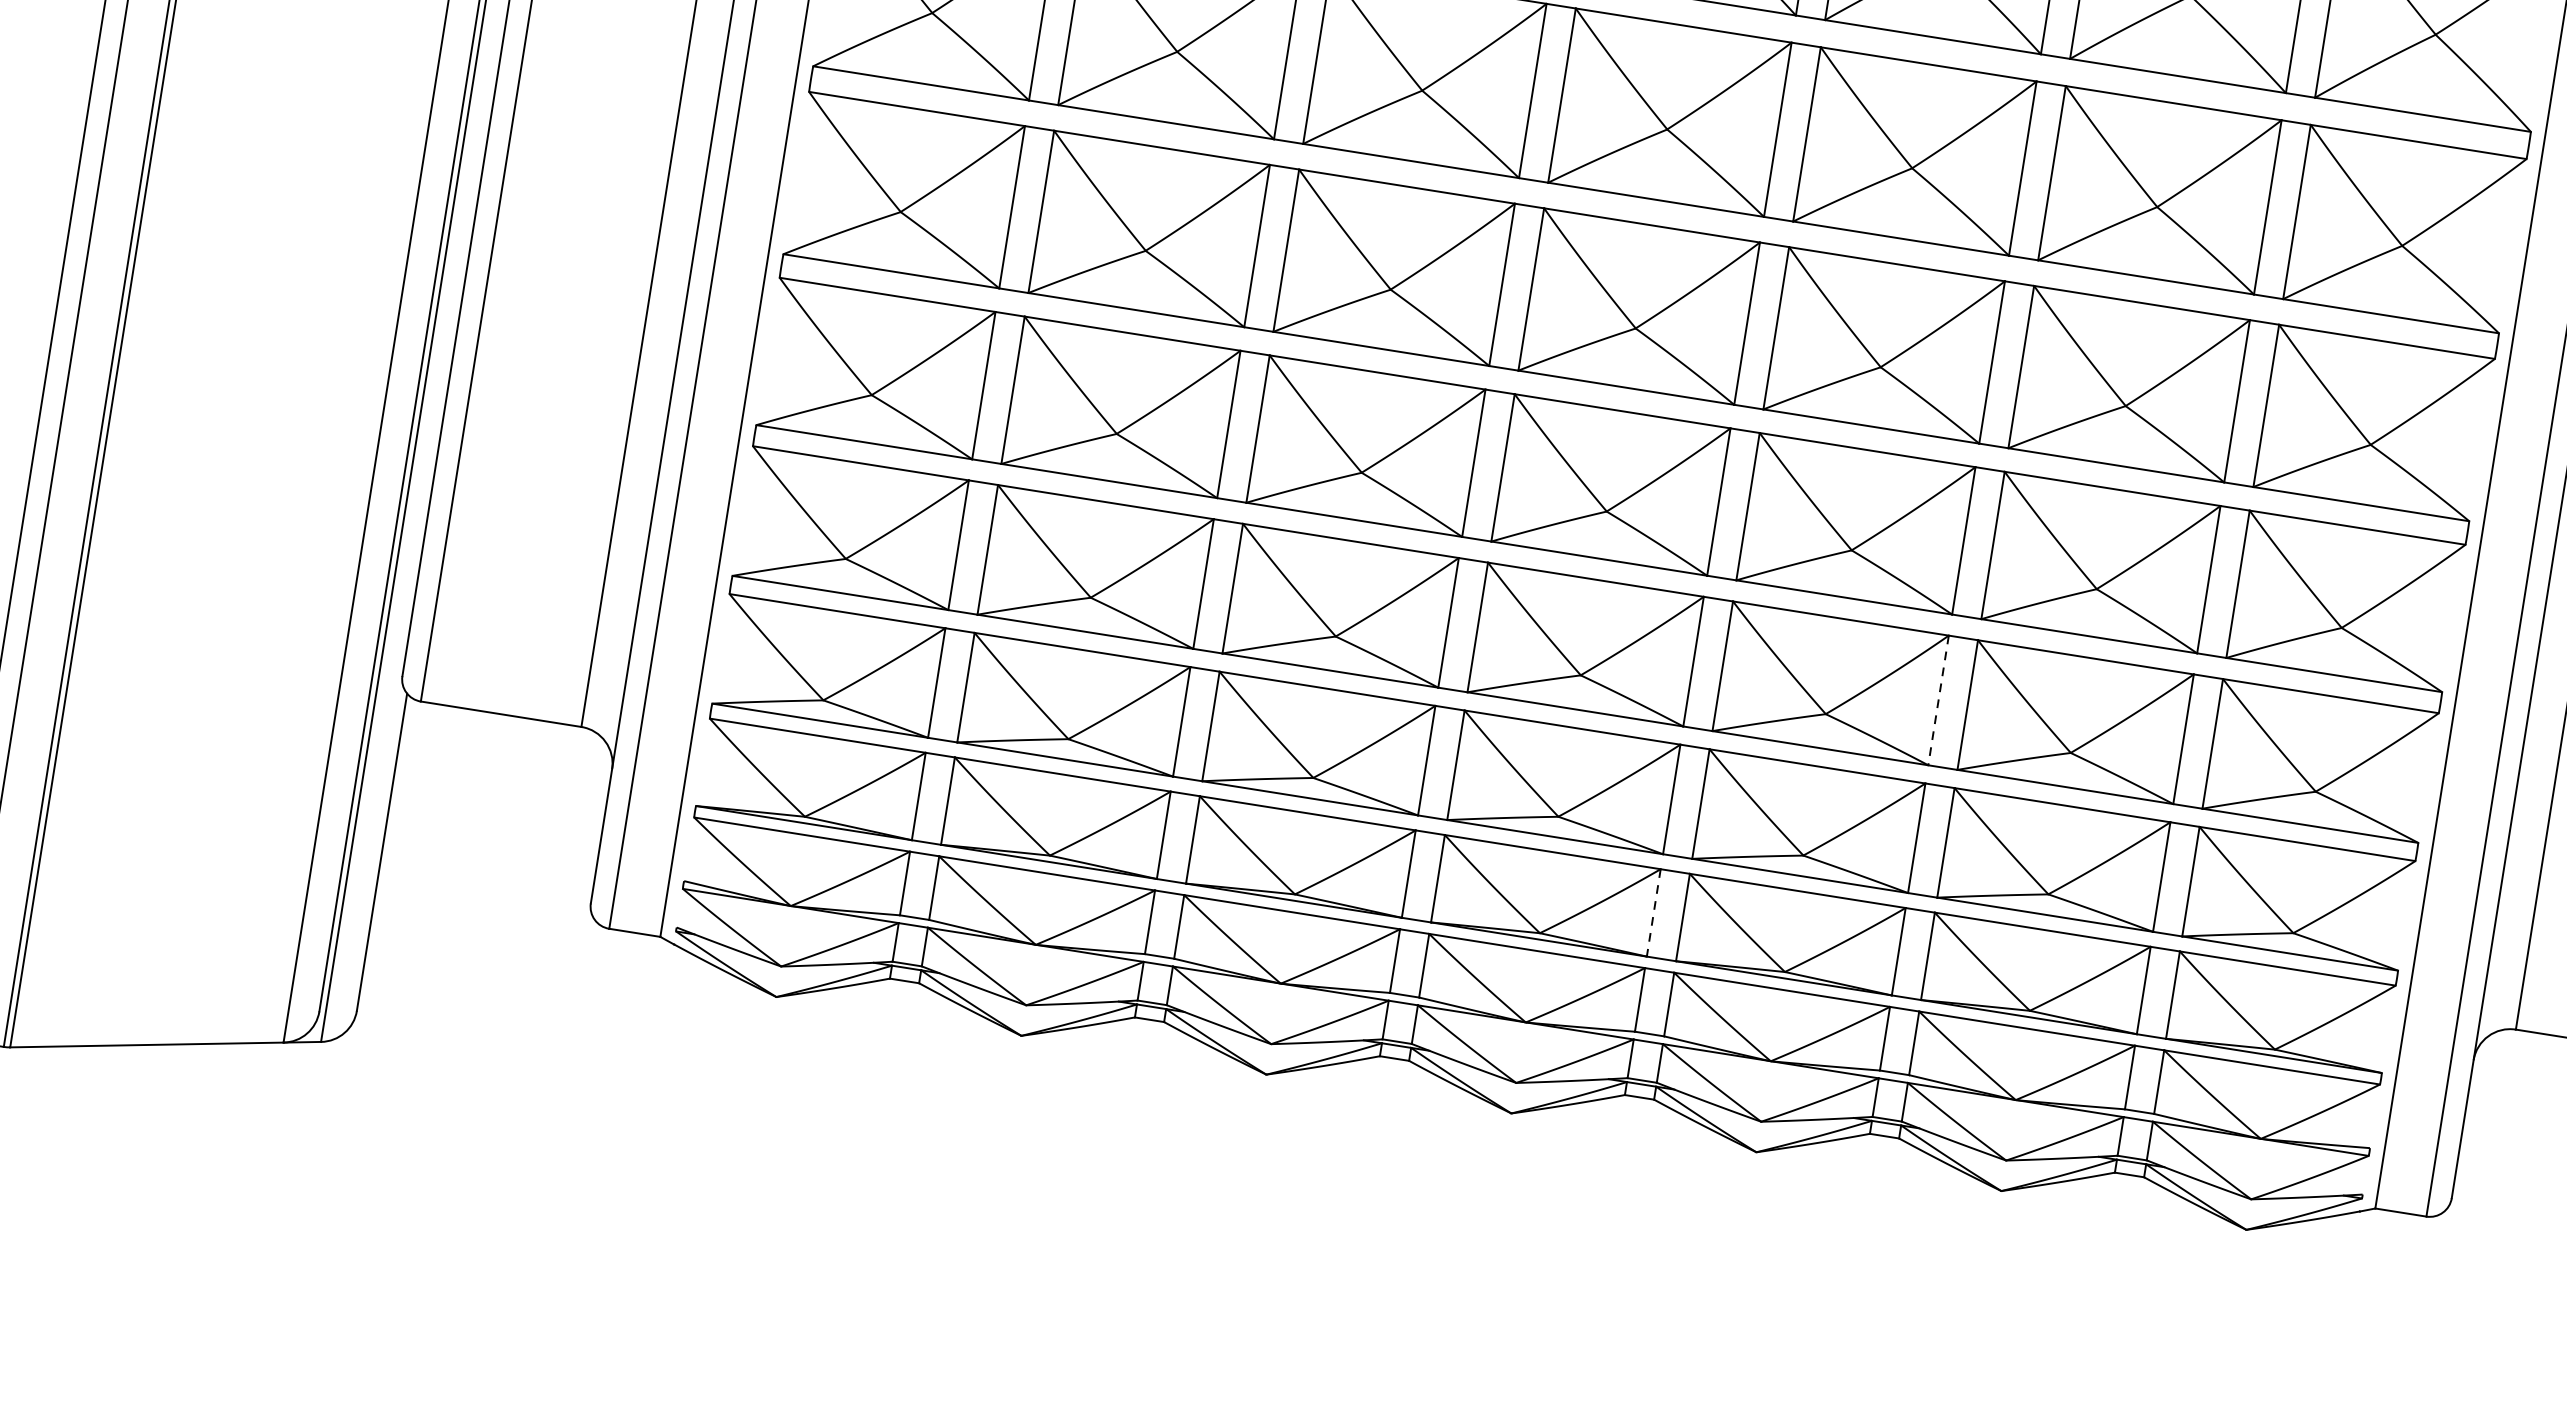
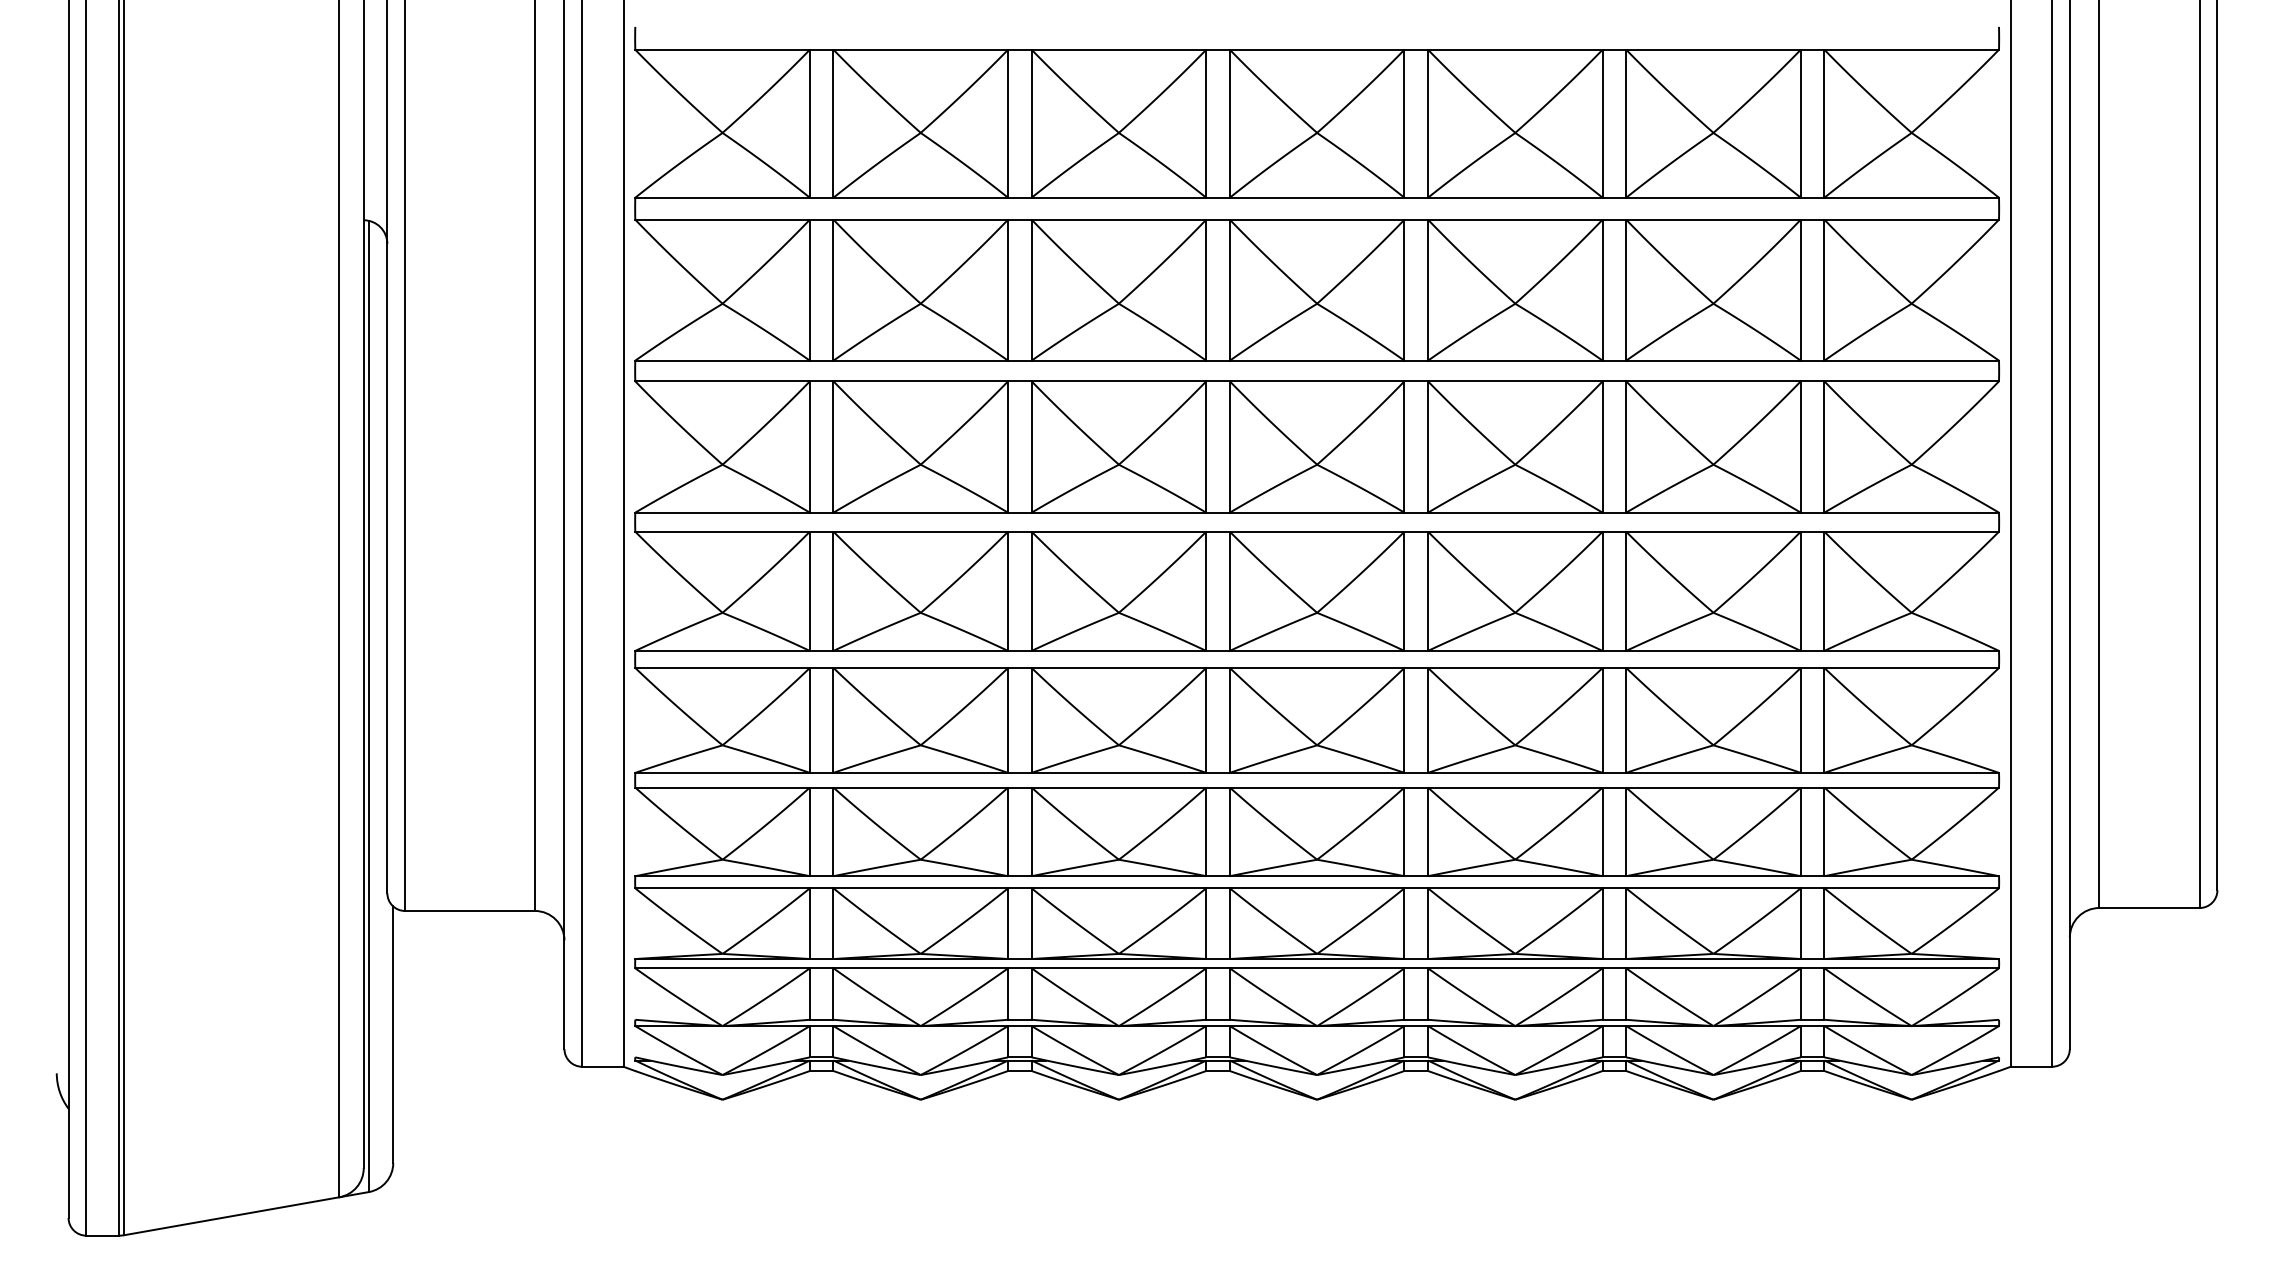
line: (1938, 700) -> (1602, 720), dashed -> solid
line: (1653, 913) -> (1404, 924), dashed -> solid

